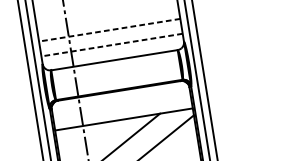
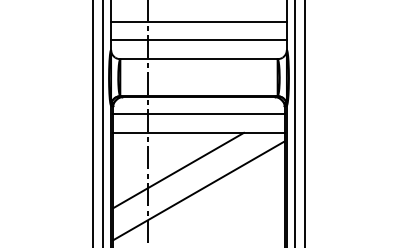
line: (110, 29) -> (199, 21), dashed -> solid
line: (112, 45) -> (199, 40), dashed -> solid
line: (121, 104) -> (198, 114), added

